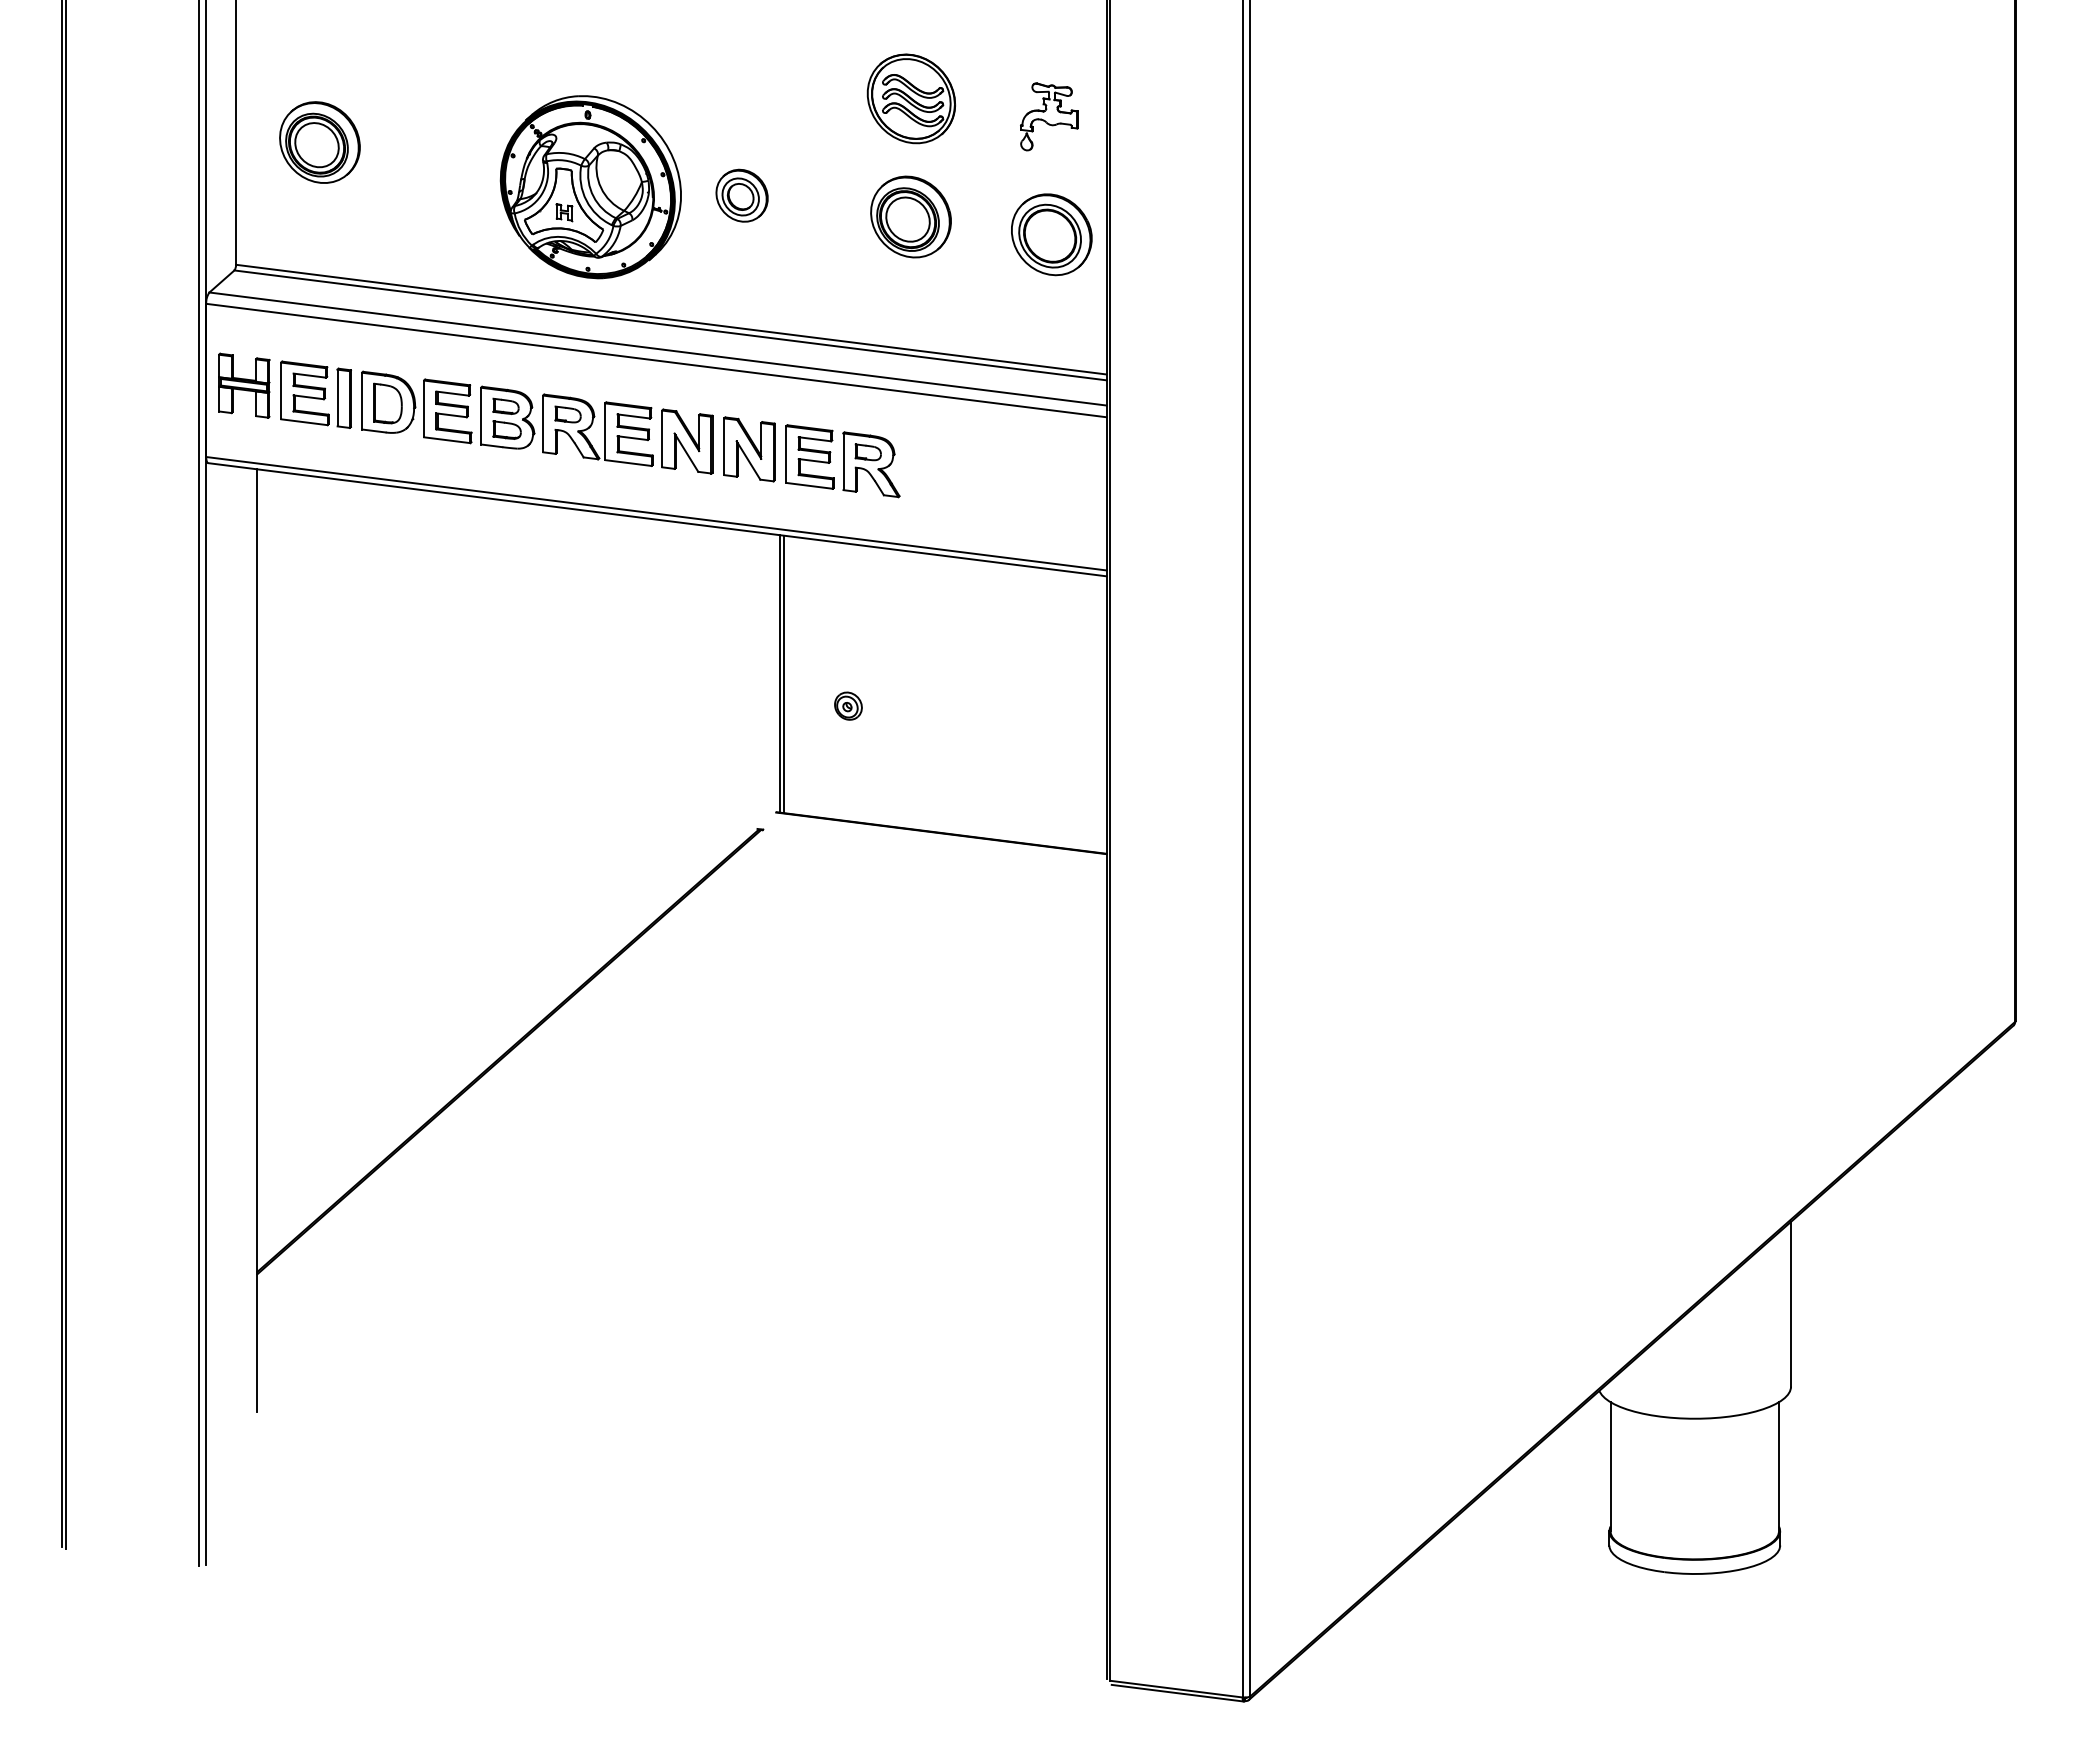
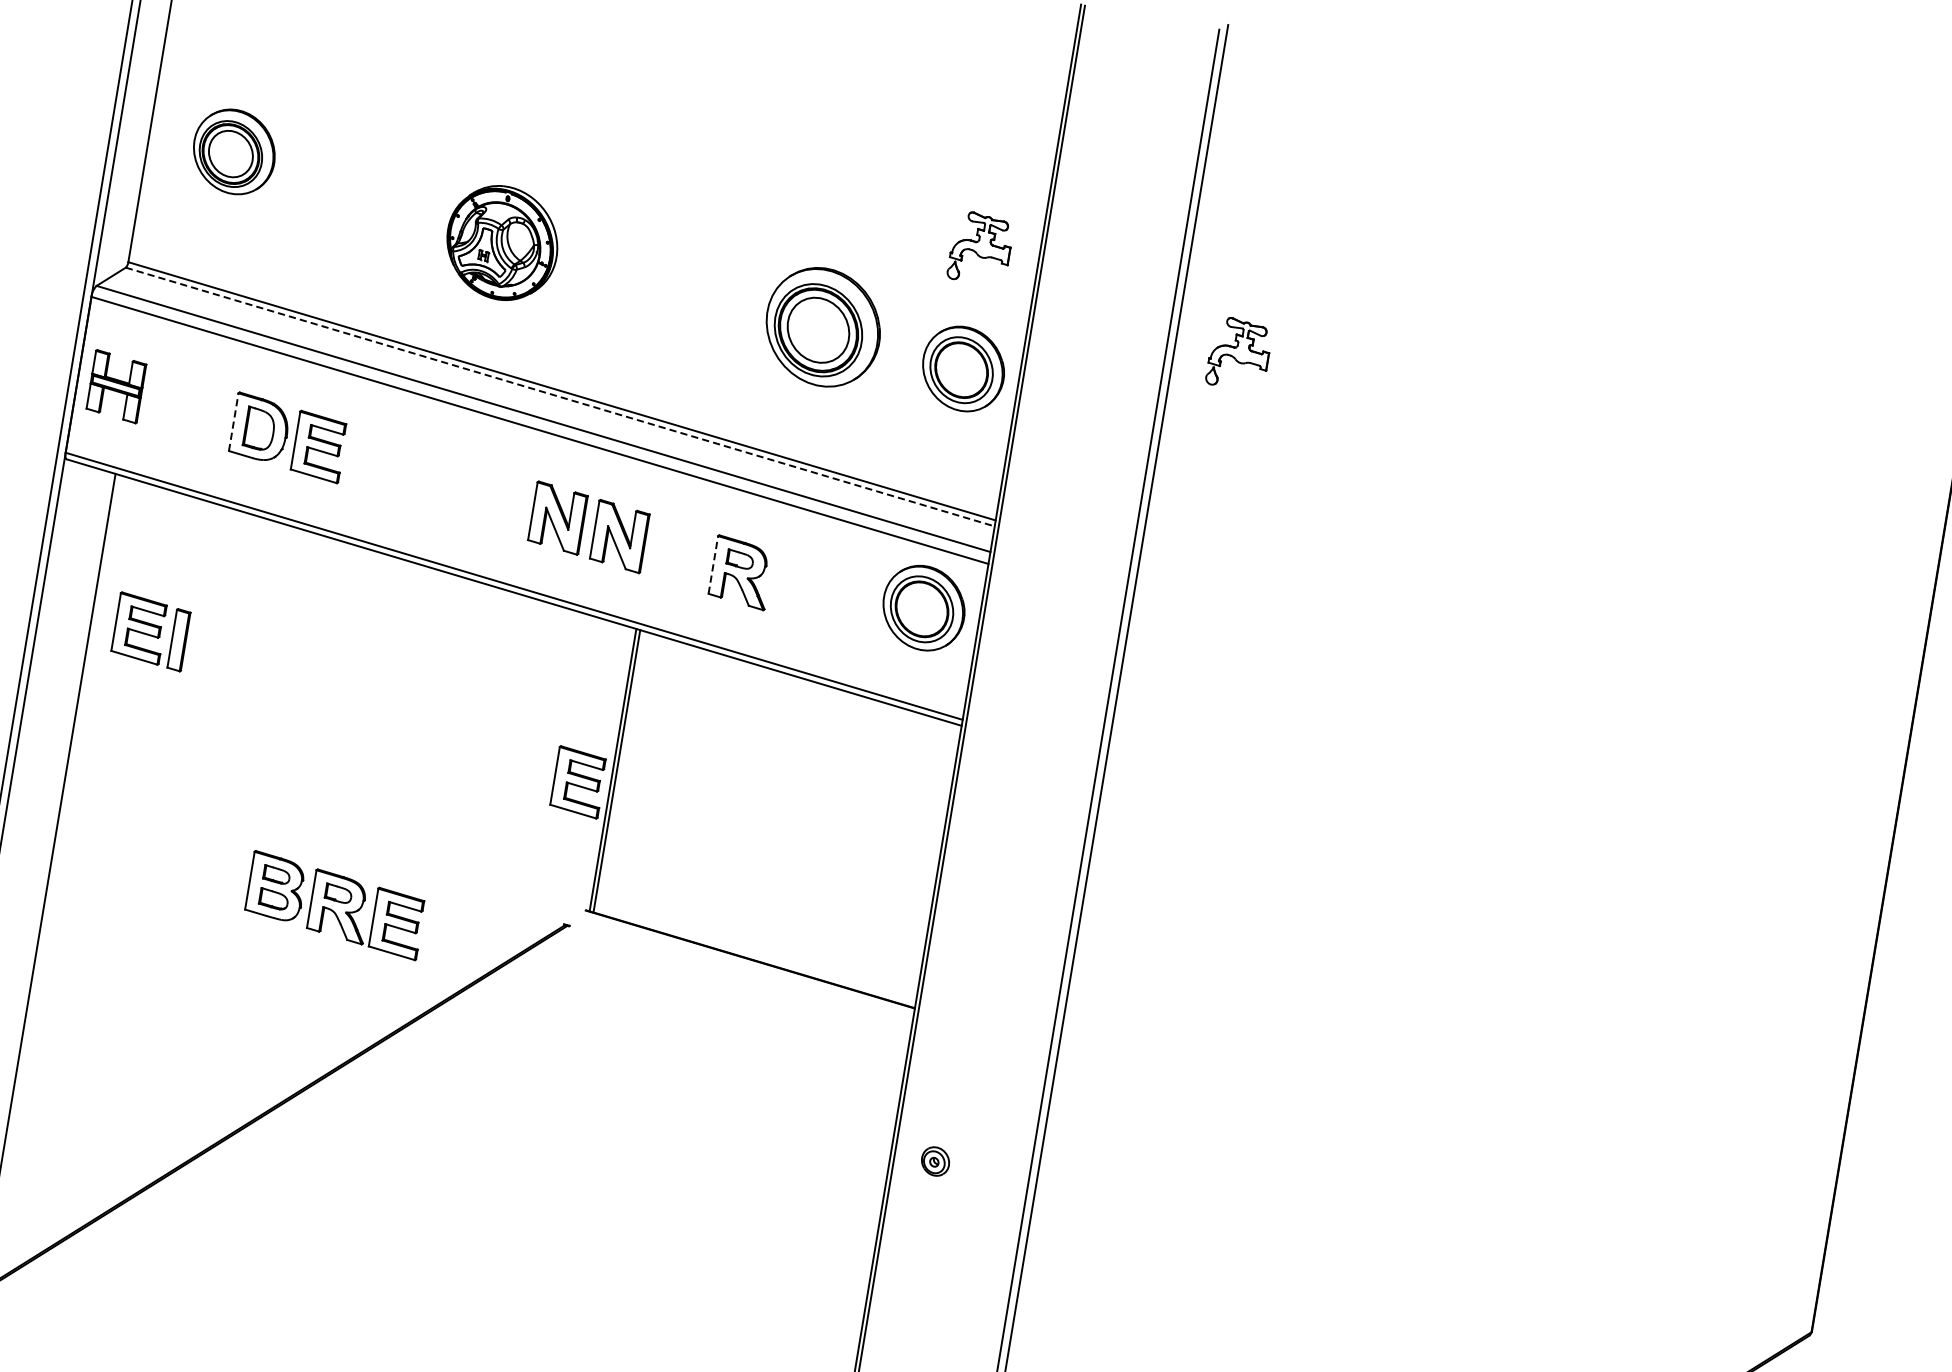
part: (910, 98) -> (842, 206), removed
part: (1313, 176) -> (1239, 353), added
part: (590, 187) -> (502, 243), size x0.6
part: (741, 195) -> (654, 276), removed
part: (910, 216) -> (822, 326), size x1.4
line: (670, 325) -> (560, 397), solid -> dashed
part: (315, 394) -> (150, 631), moved
line: (362, 400) -> (234, 421), solid -> dashed
part: (566, 425) -> (335, 904), moved
part: (809, 456) -> (578, 781), moved
line: (843, 461) -> (713, 564), solid -> dashed
part: (1051, 469) -> (923, 607), added
part: (848, 705) -> (935, 1160), moved

